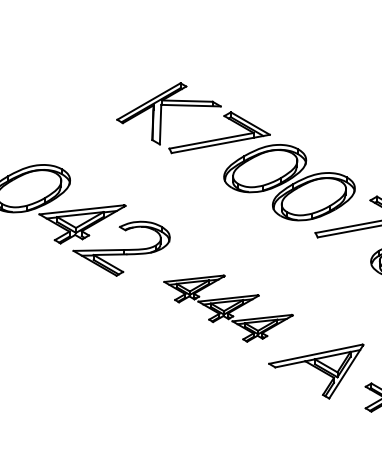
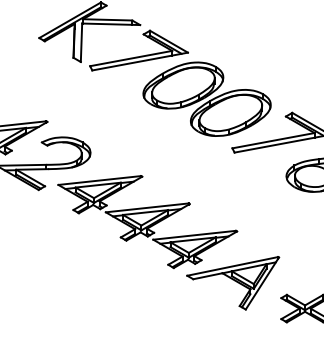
part: (228, 308) -> (147, 221), size x1.43

